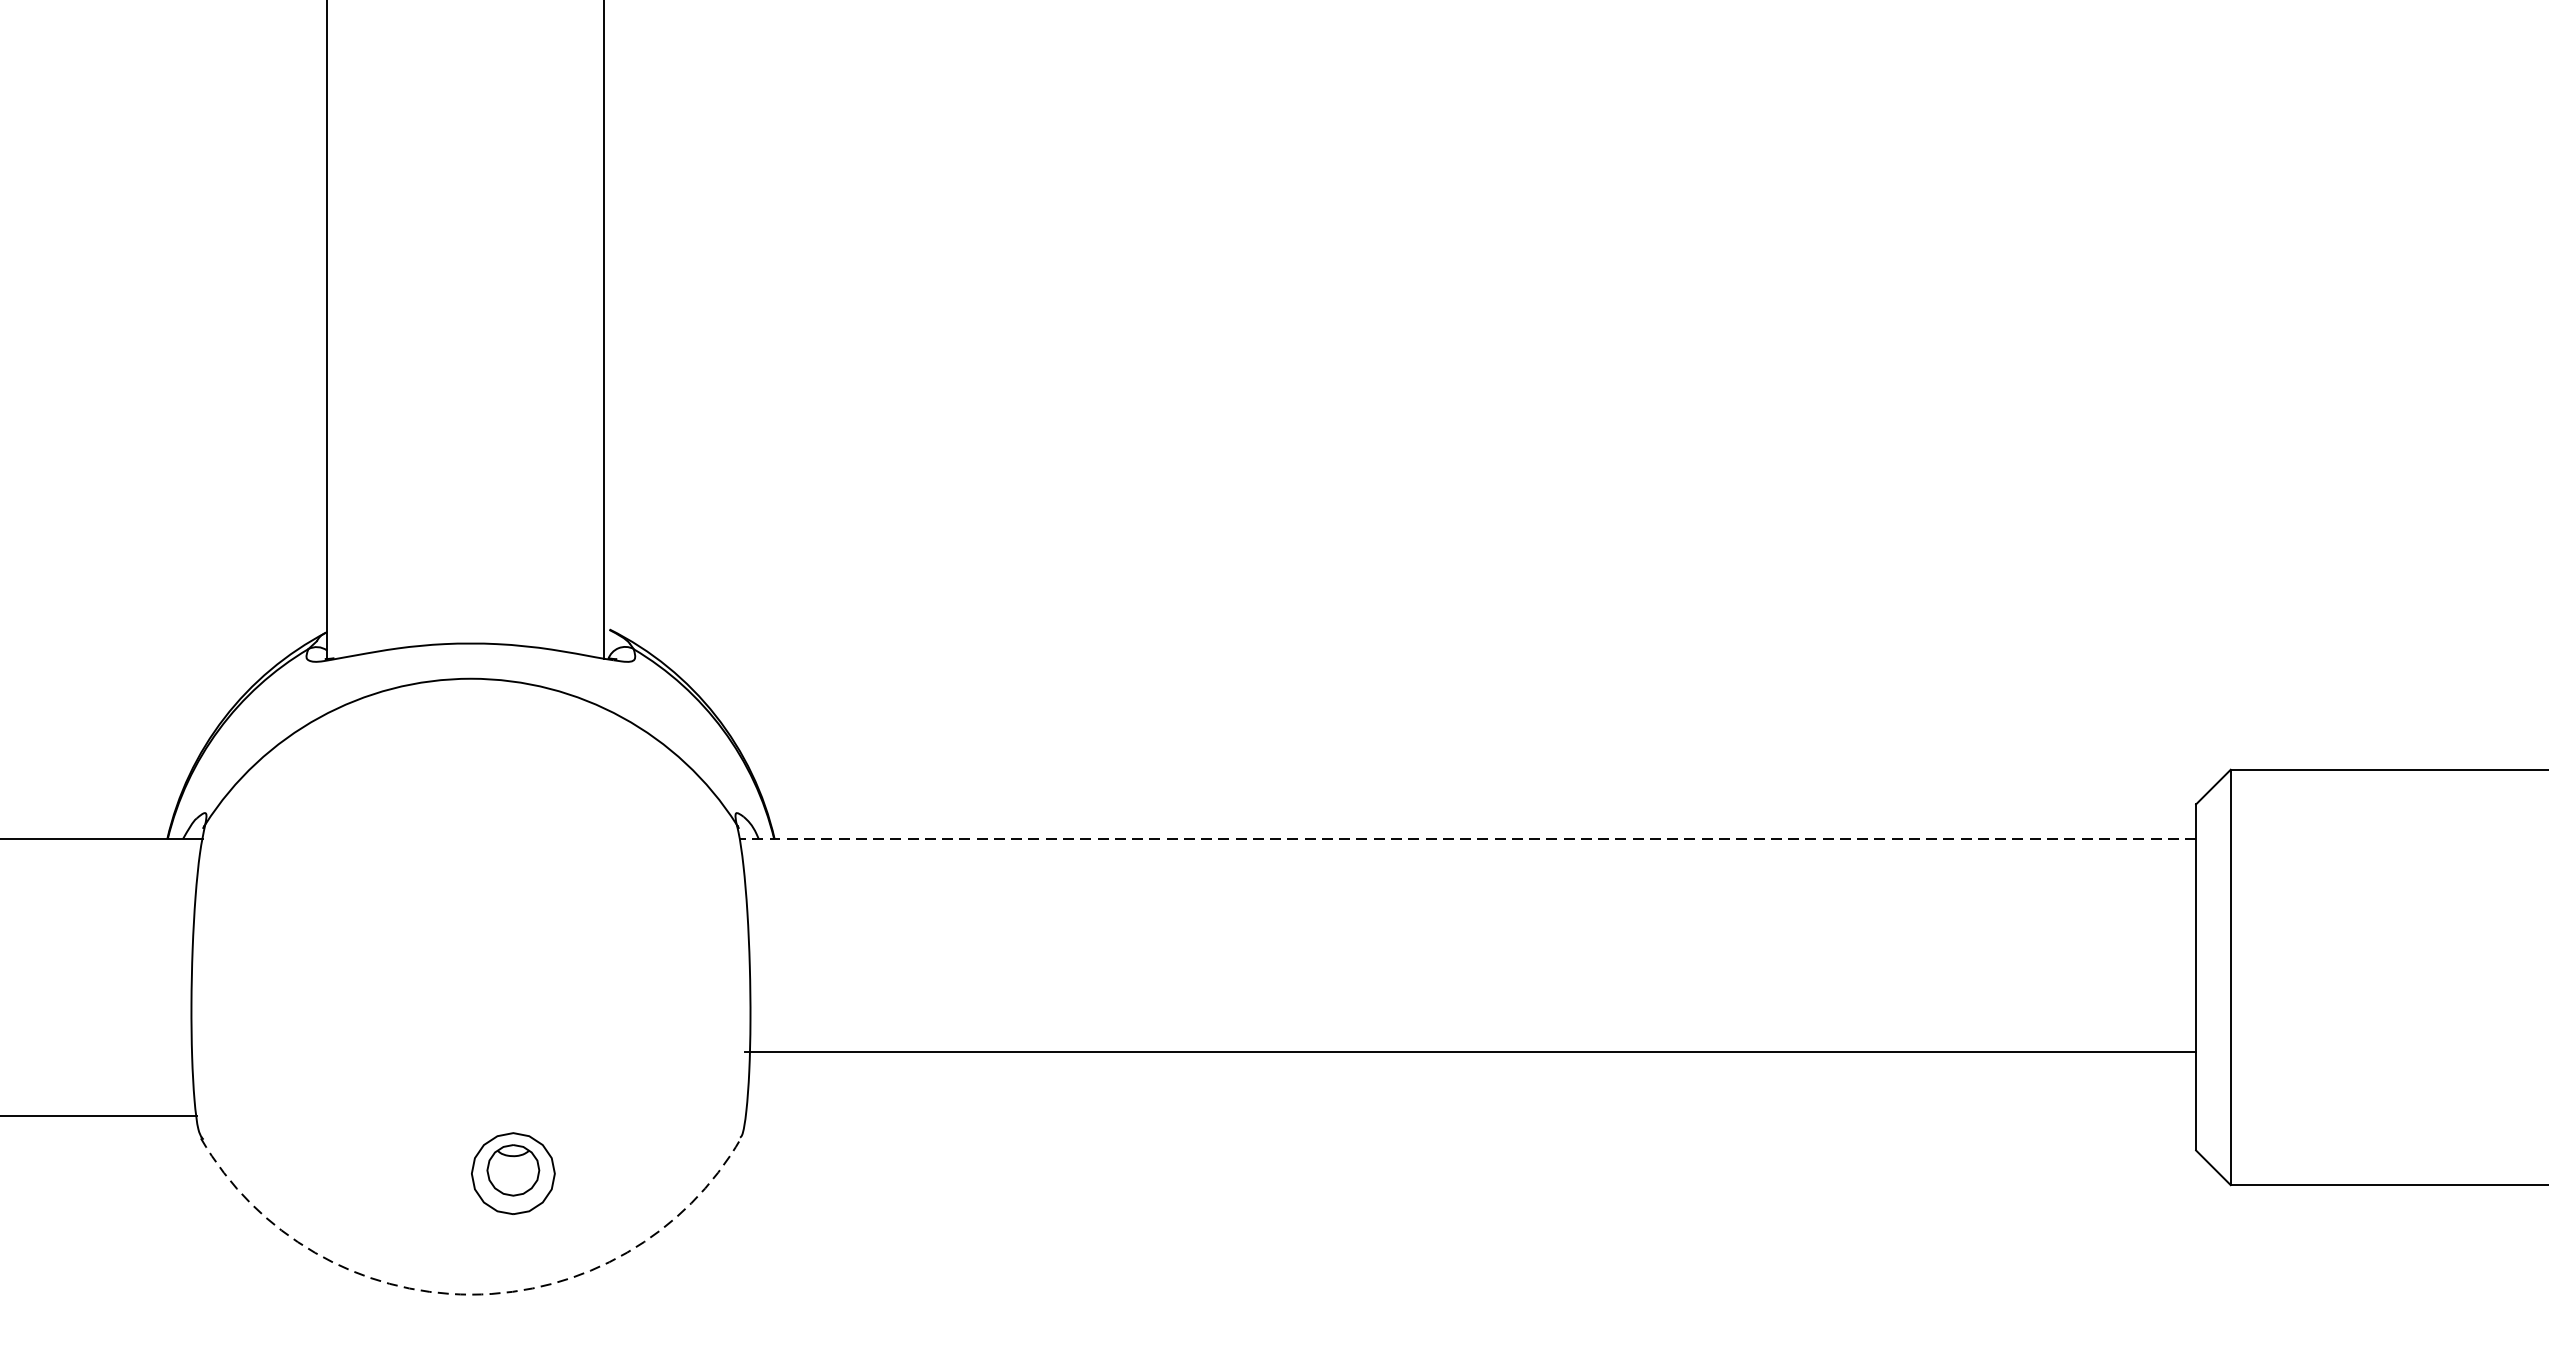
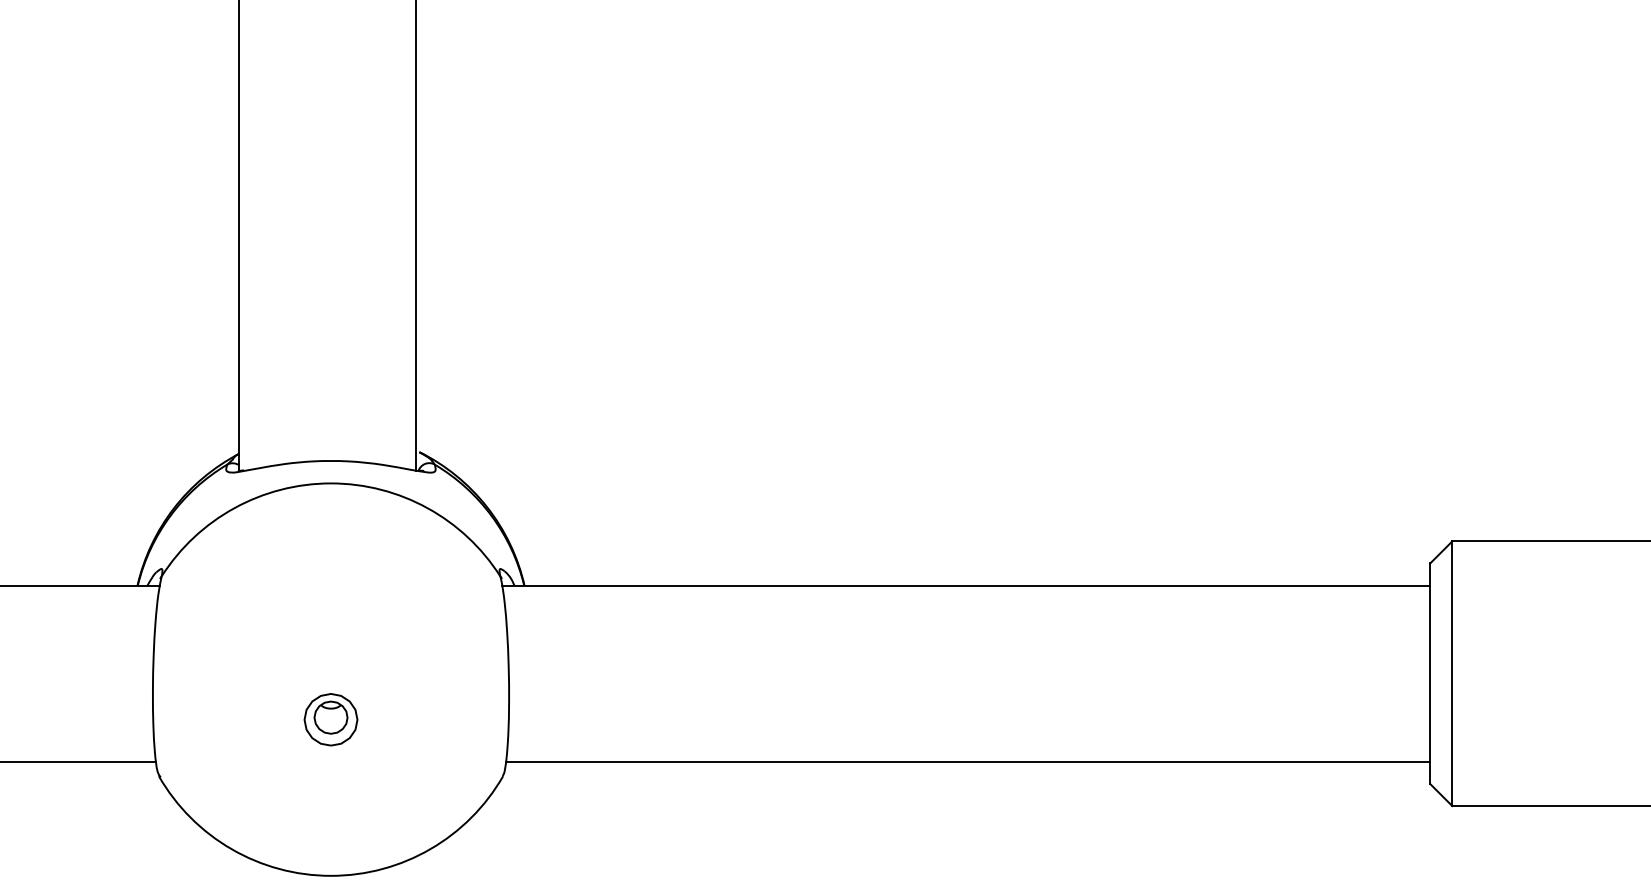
line: (1466, 838) -> (965, 585), dashed -> solid
line: (1469, 1050) -> (967, 761), moved
part: (512, 1173) -> (330, 719), moved
arc: (471, 1294) -> (331, 875), dashed -> solid

